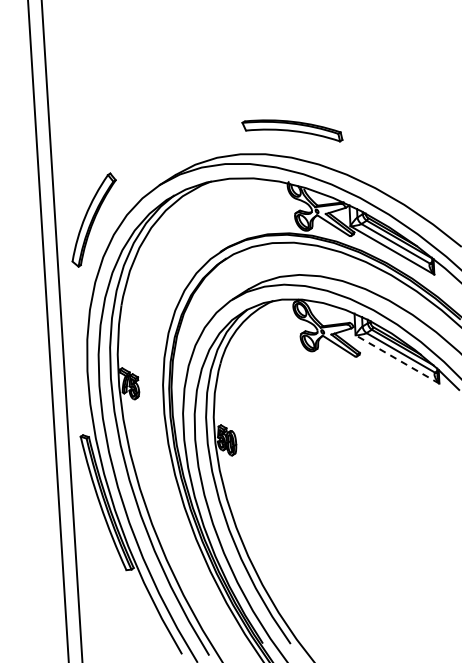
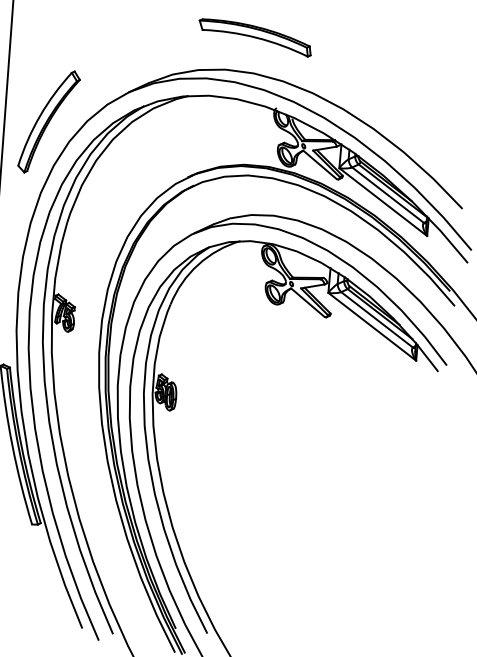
part: (292, 130) -> (255, 36), moved
line: (397, 359) -> (372, 326), dashed -> solid

